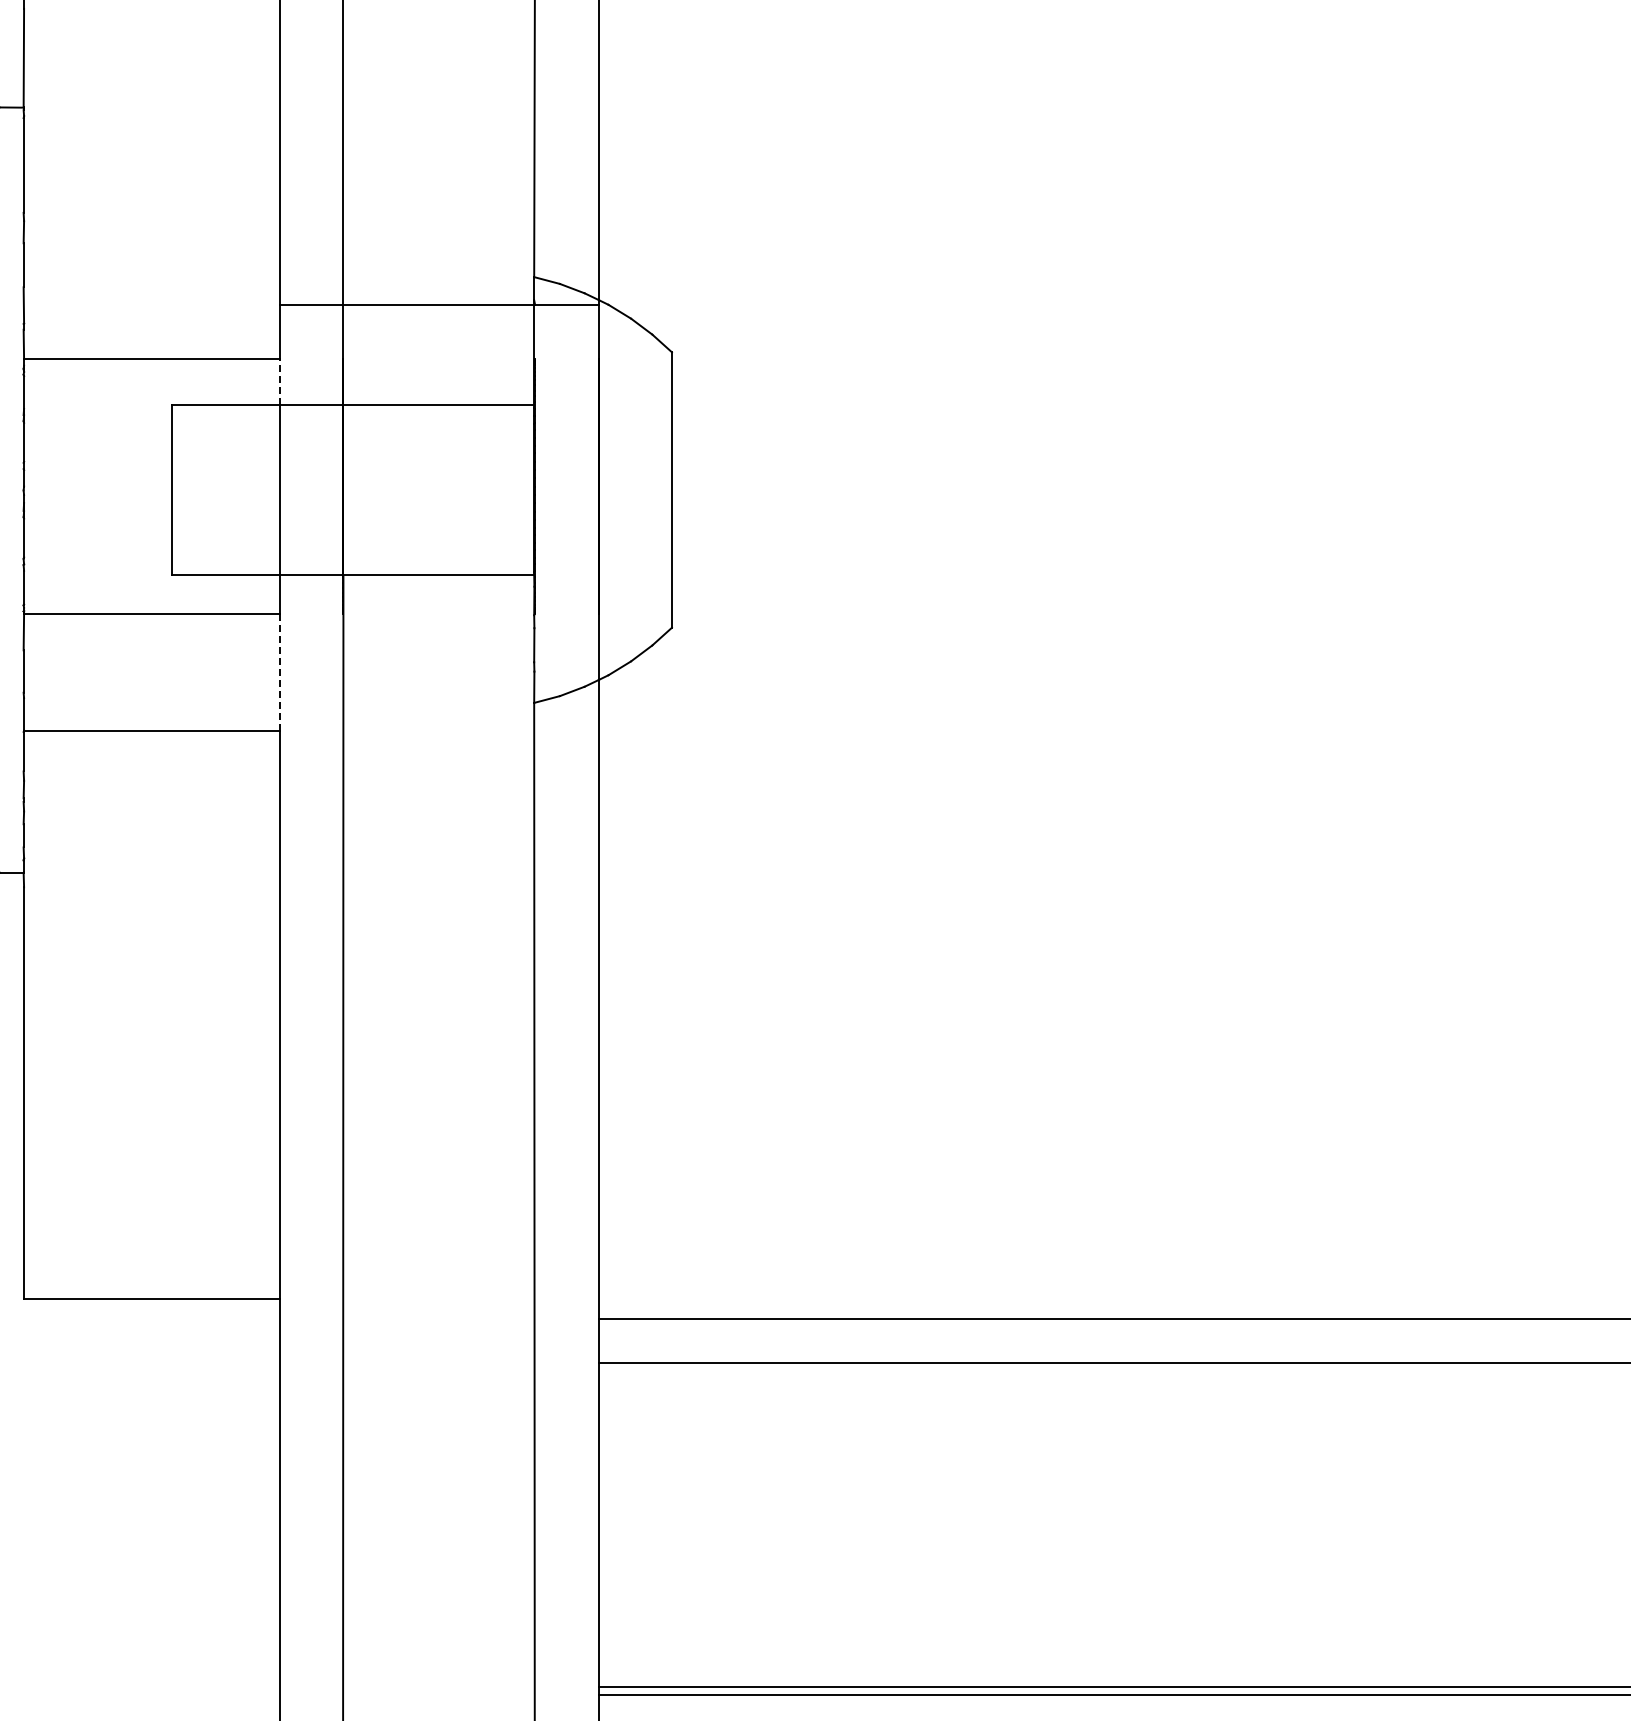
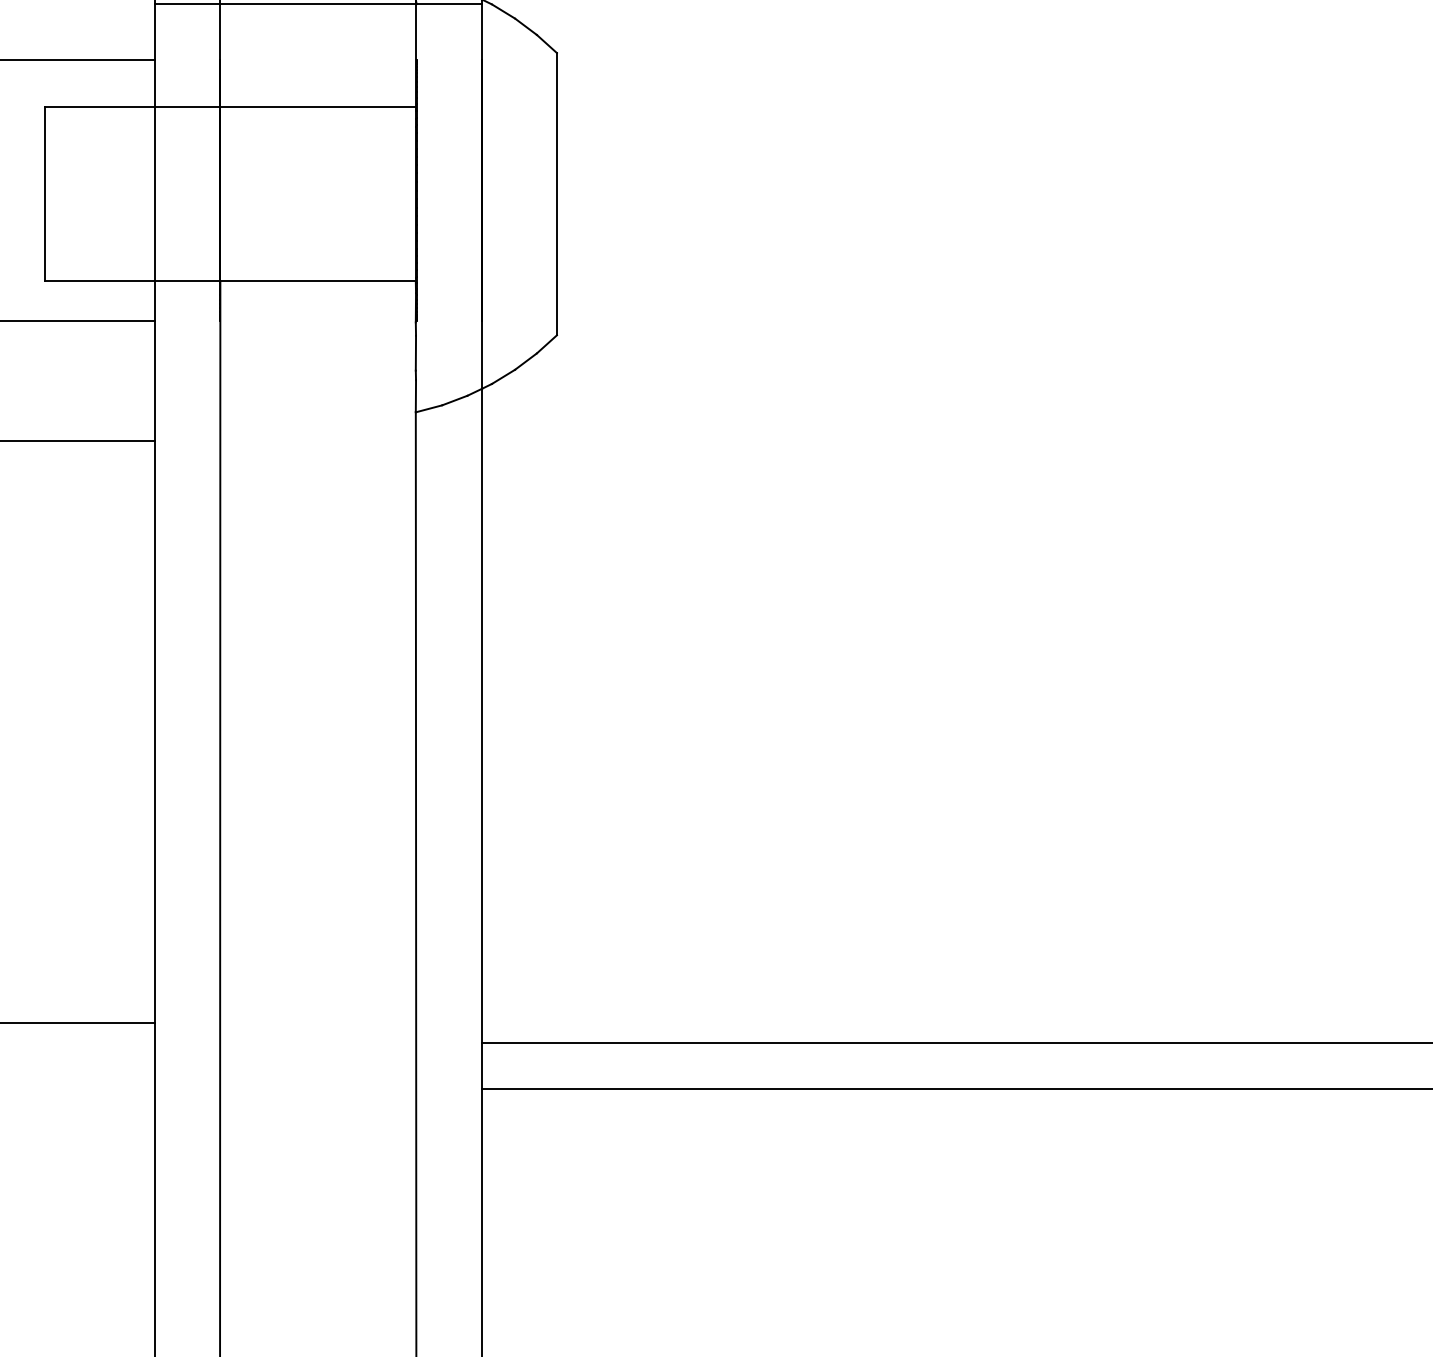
line: (279, 381) -> (154, 82), dashed -> solid
line: (279, 671) -> (154, 380), dashed -> solid

